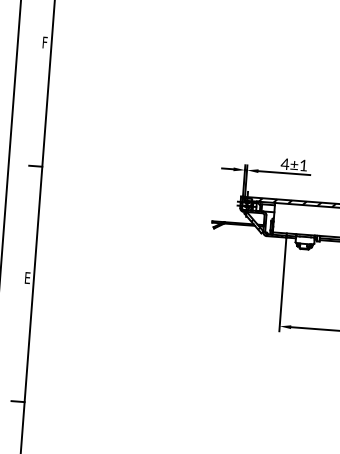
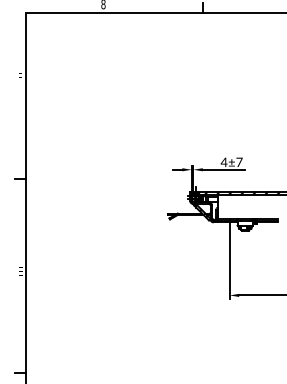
text: (303, 164) -> (239, 161), 4±1 -> 4±7

